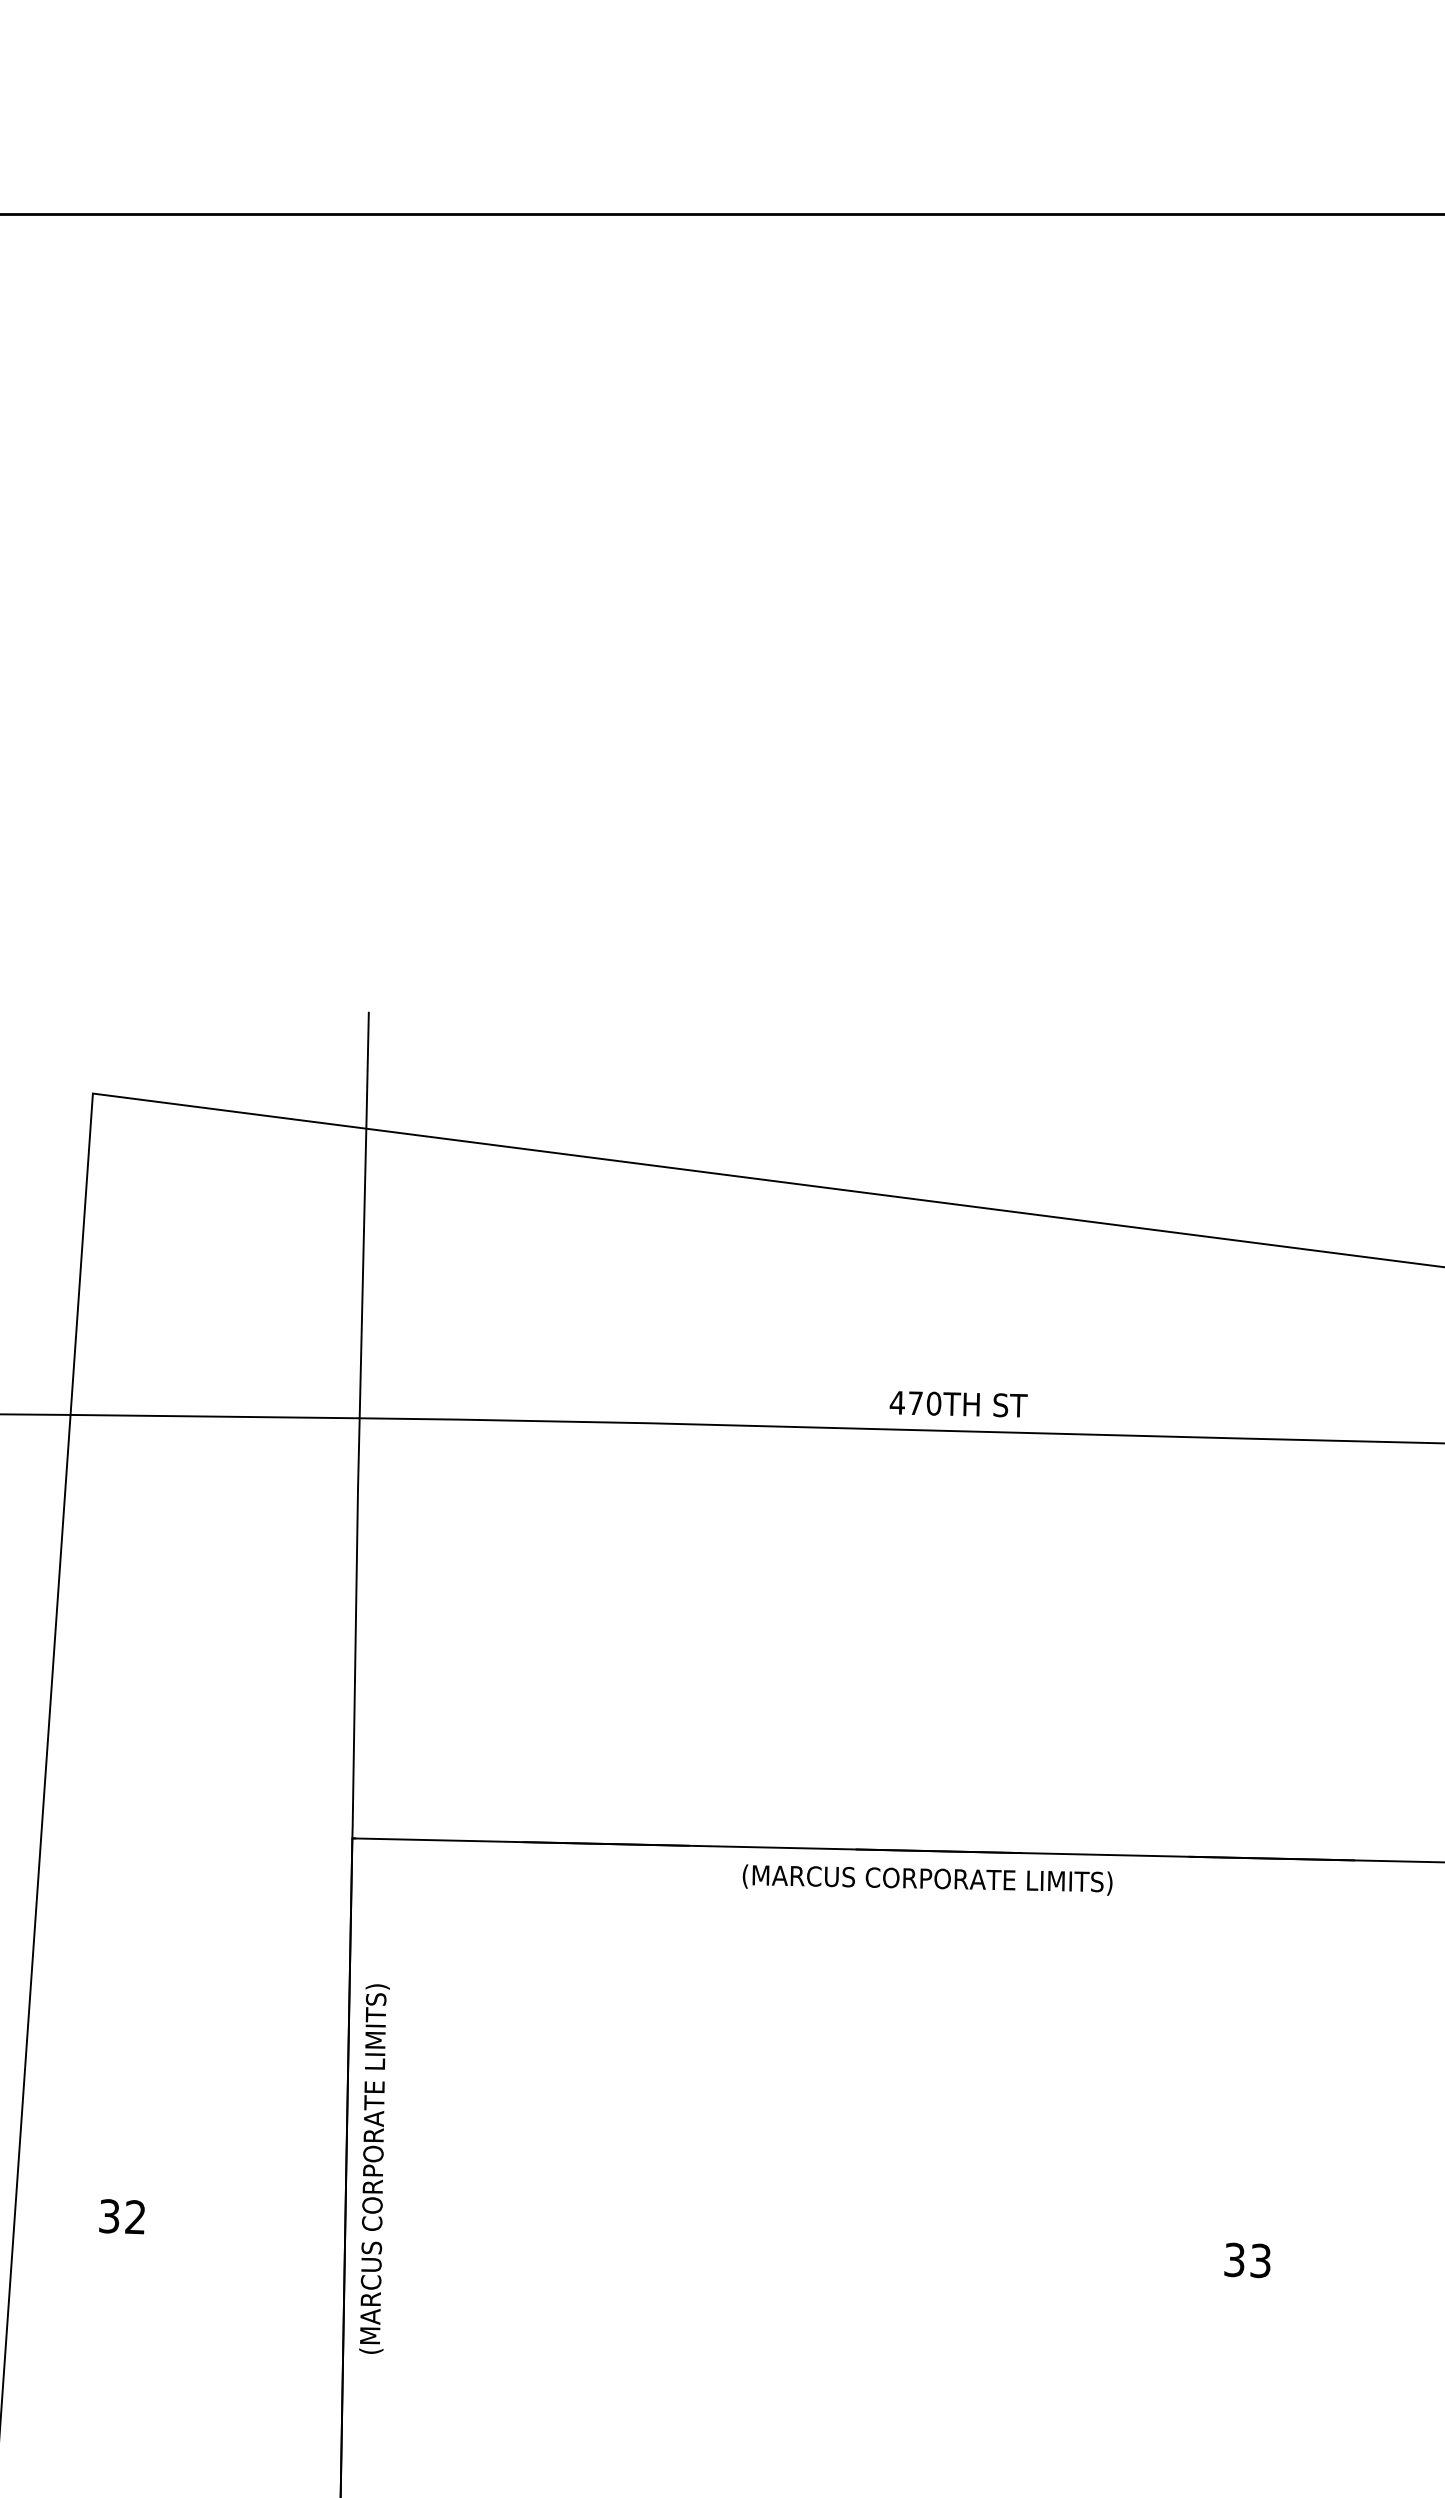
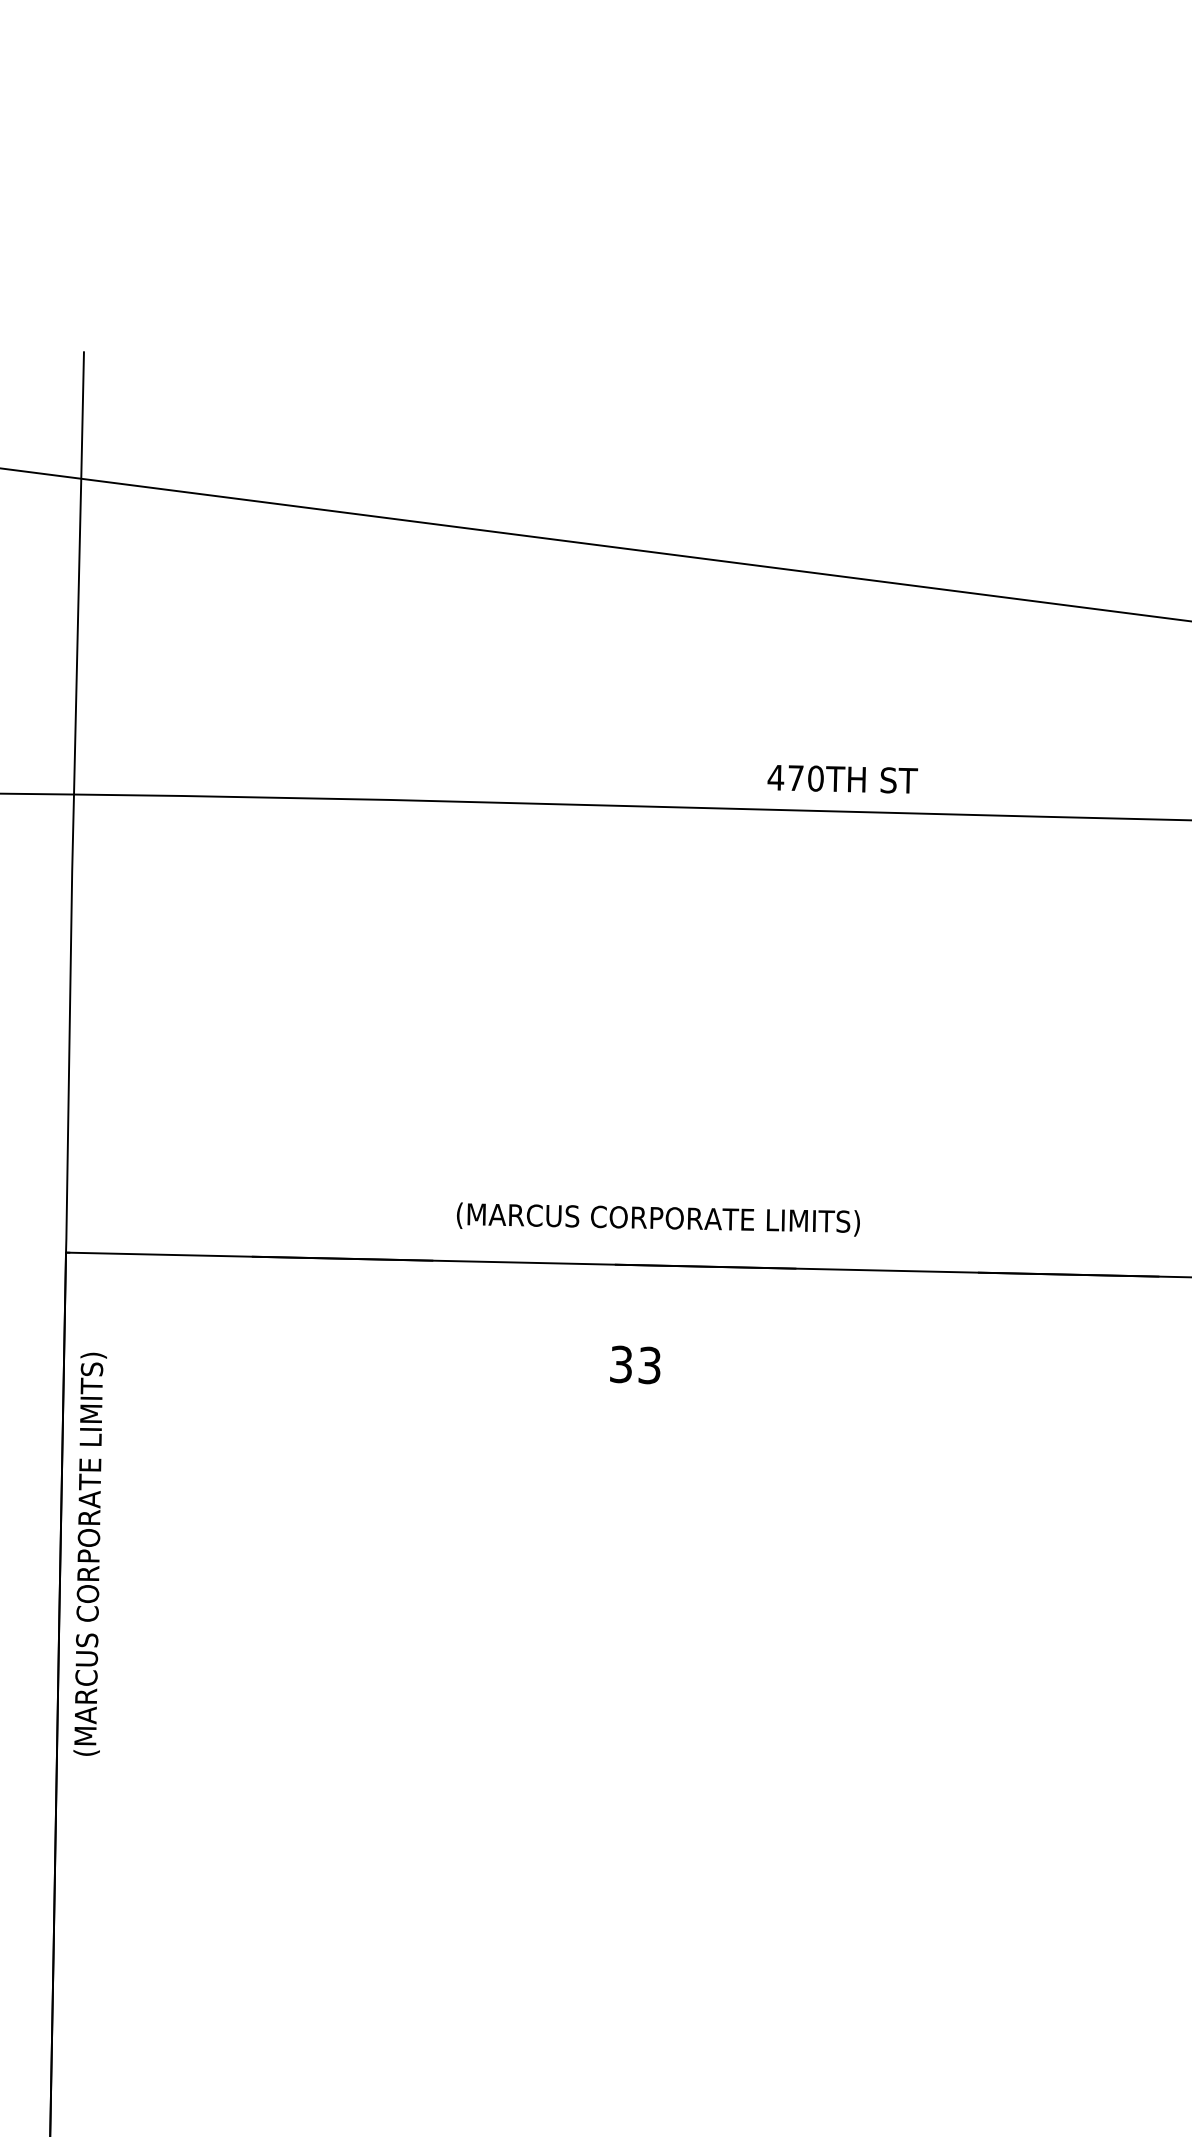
text: (958, 1404) -> (842, 779), moved
text: (927, 1879) -> (658, 1218), moved
text: (374, 2168) -> (90, 1553), moved
text: (1247, 2260) -> (635, 1365), moved

